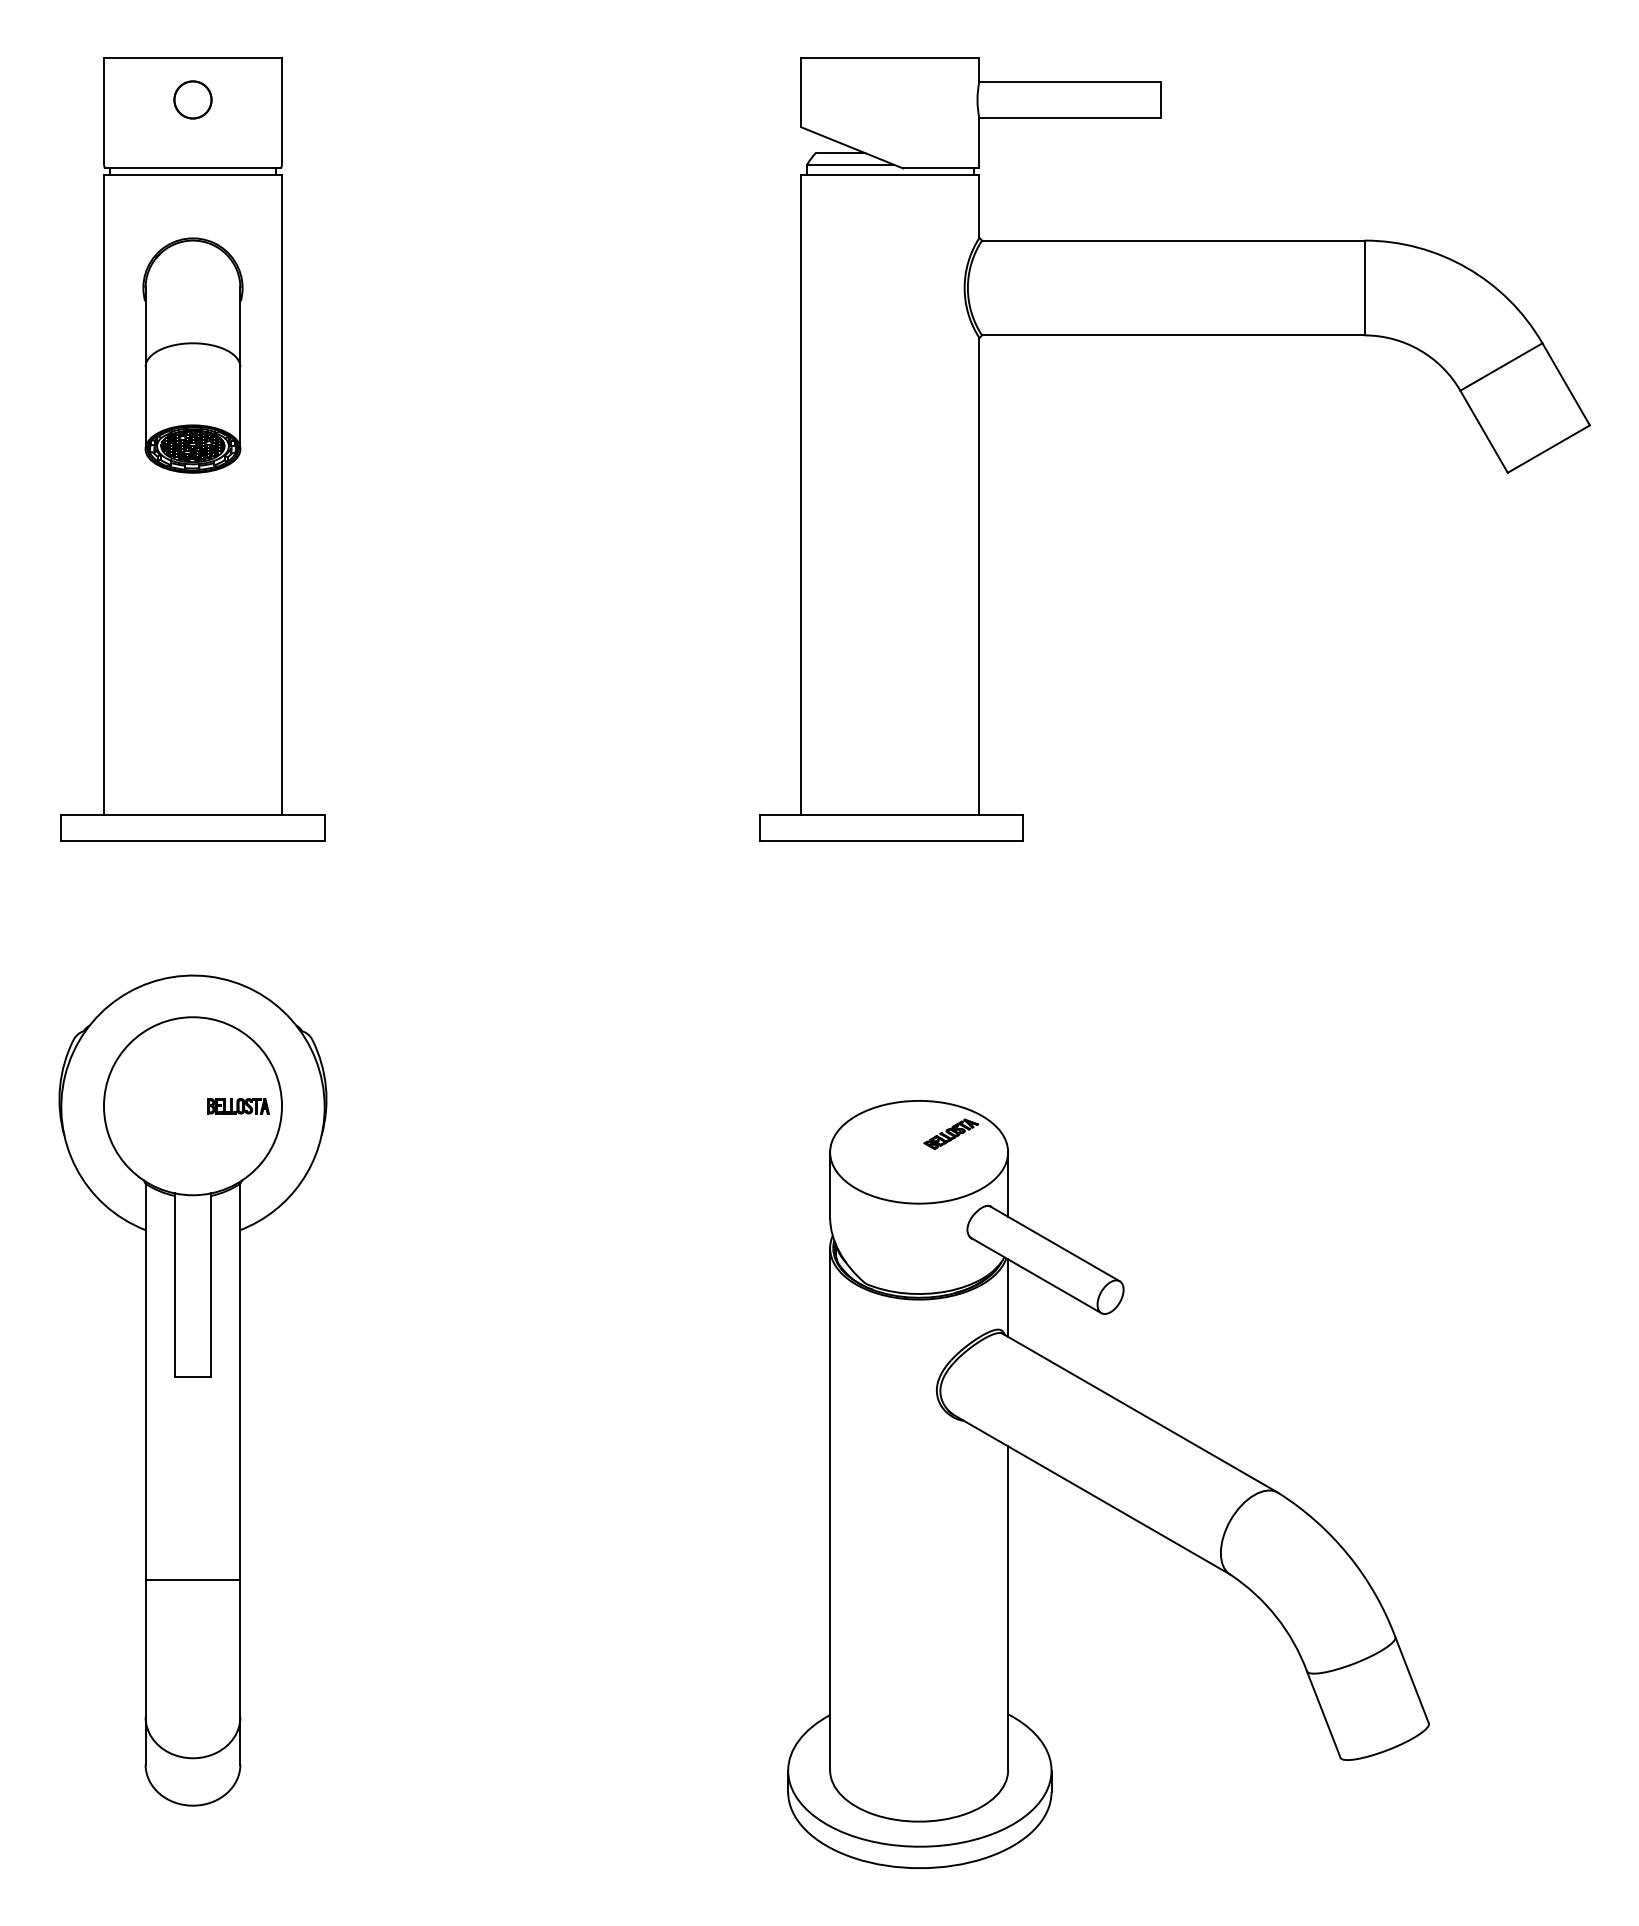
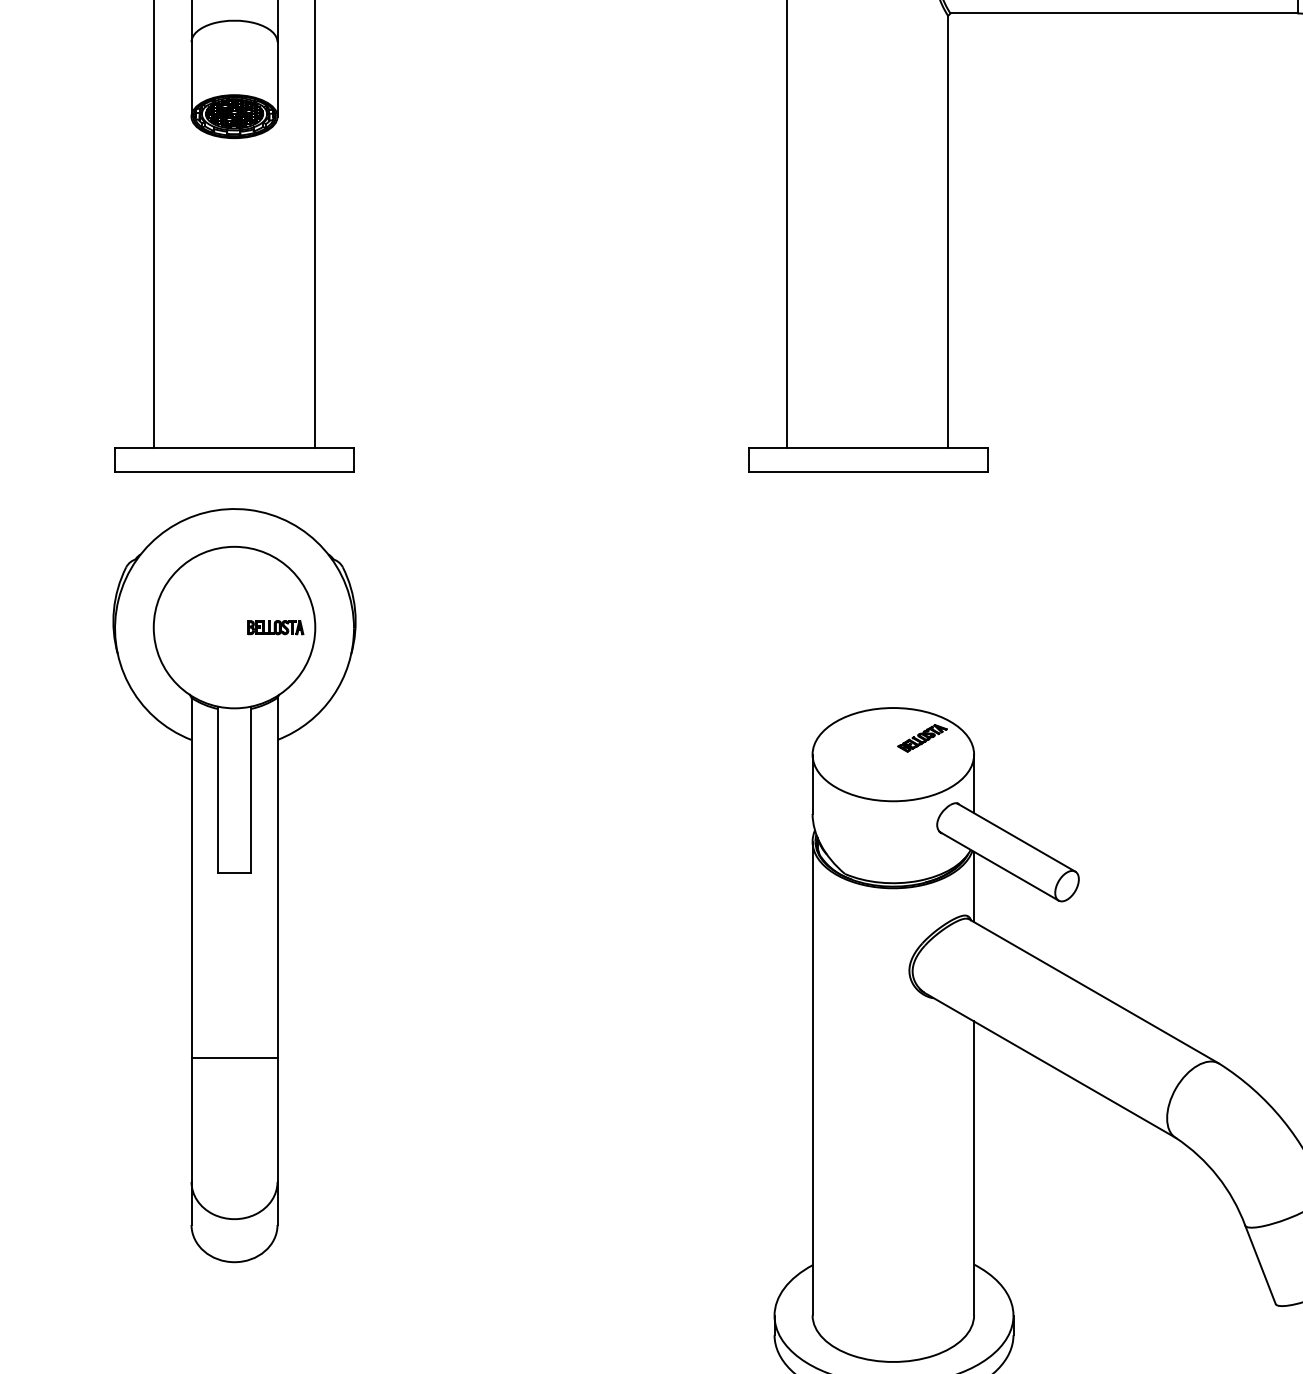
part: (192, 1390) -> (234, 885), moved

